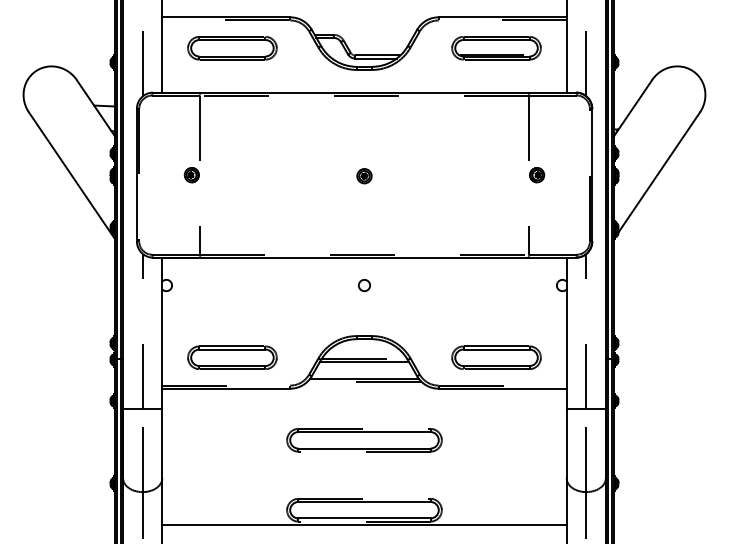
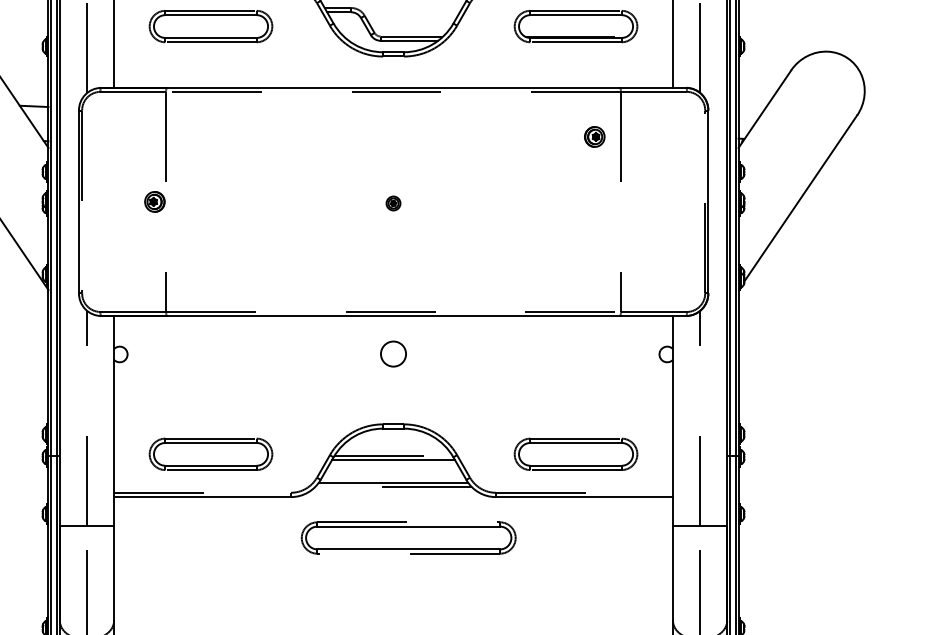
part: (537, 175) -> (595, 137), moved
part: (364, 176) -> (393, 203), size x0.7
circle: (364, 285) -> (393, 354), size x1.6
part: (364, 440) -> (408, 538), moved

